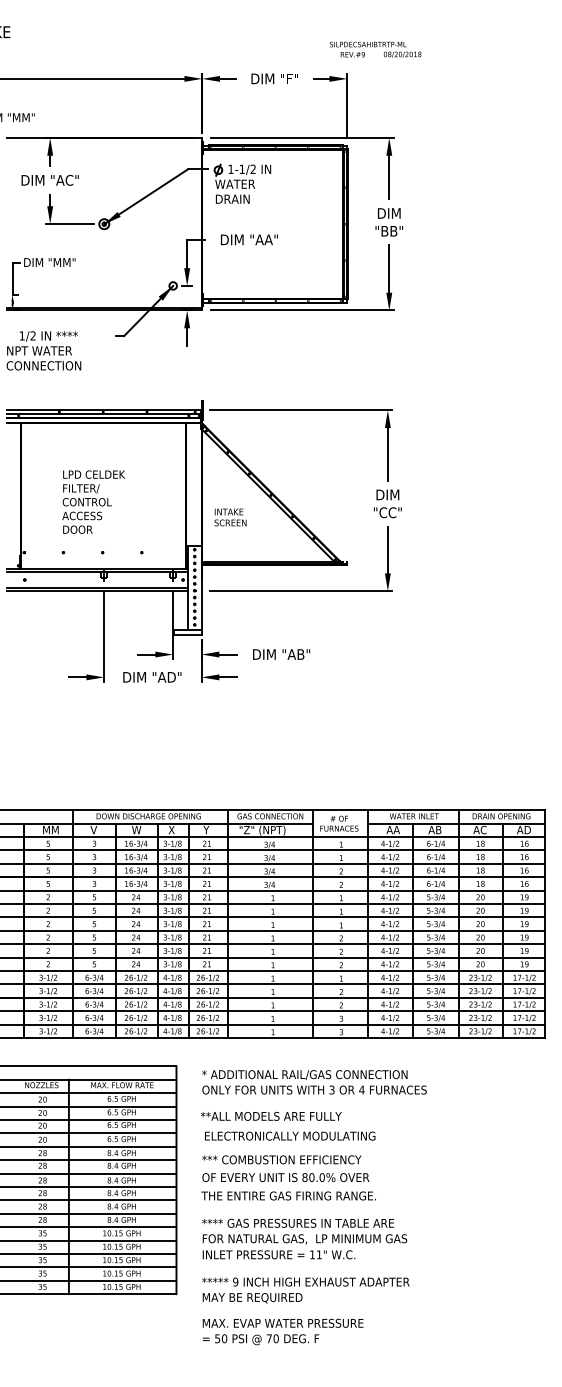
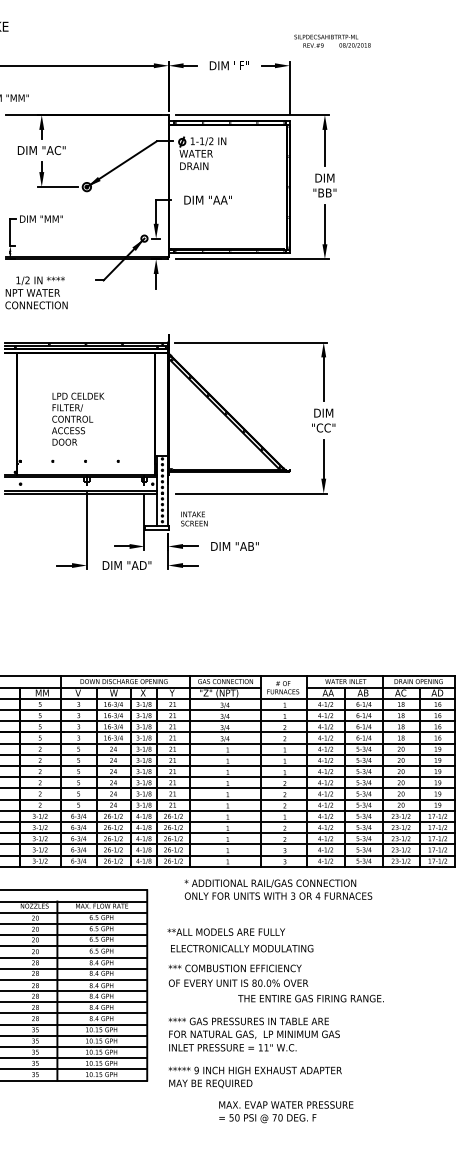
text: (375, 48) -> (332, 40), moved
text: (230, 516) -> (194, 518), moved
text: (314, 1082) -> (278, 889), moved
text: (288, 1195) -> (310, 998), moved
text: (283, 1332) -> (286, 1112), moved

